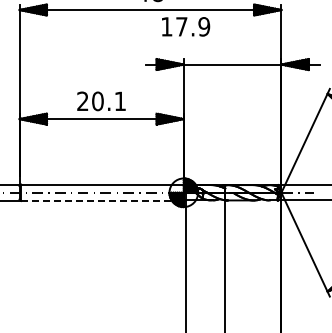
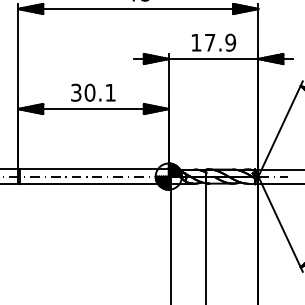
text: (186, 26) -> (214, 42), moved
text: (82, 101) -> (75, 92), 20.1 -> 30.1
line: (103, 200) -> (95, 183), dashed -> solid

